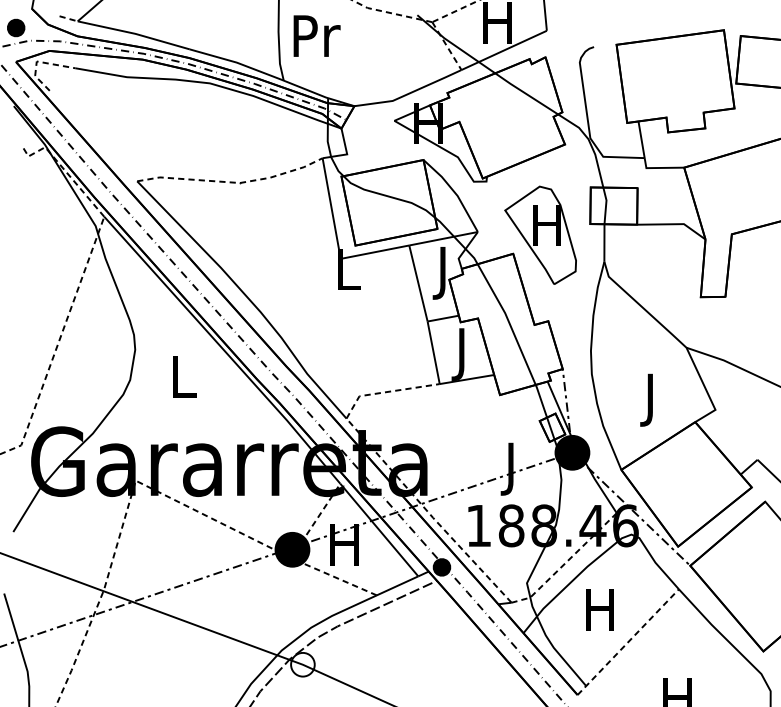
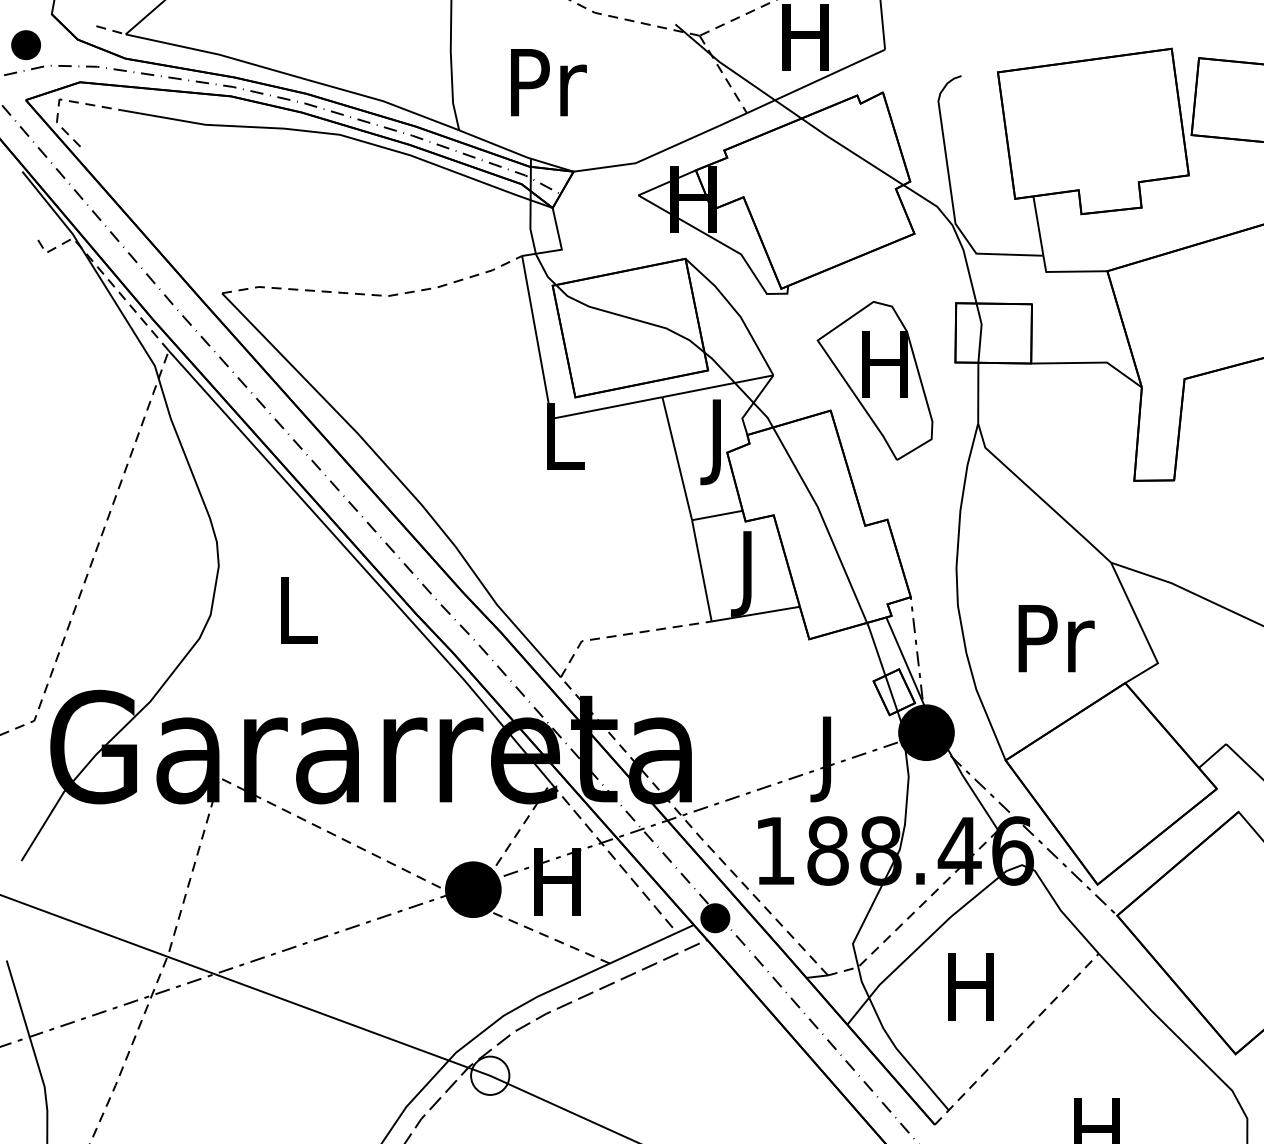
text: (316, 35) -> (547, 81), moved
text: (652, 399) -> (1056, 646), J -> Pr
line: (379, 530) -> (614, 858), solid -> dashed

